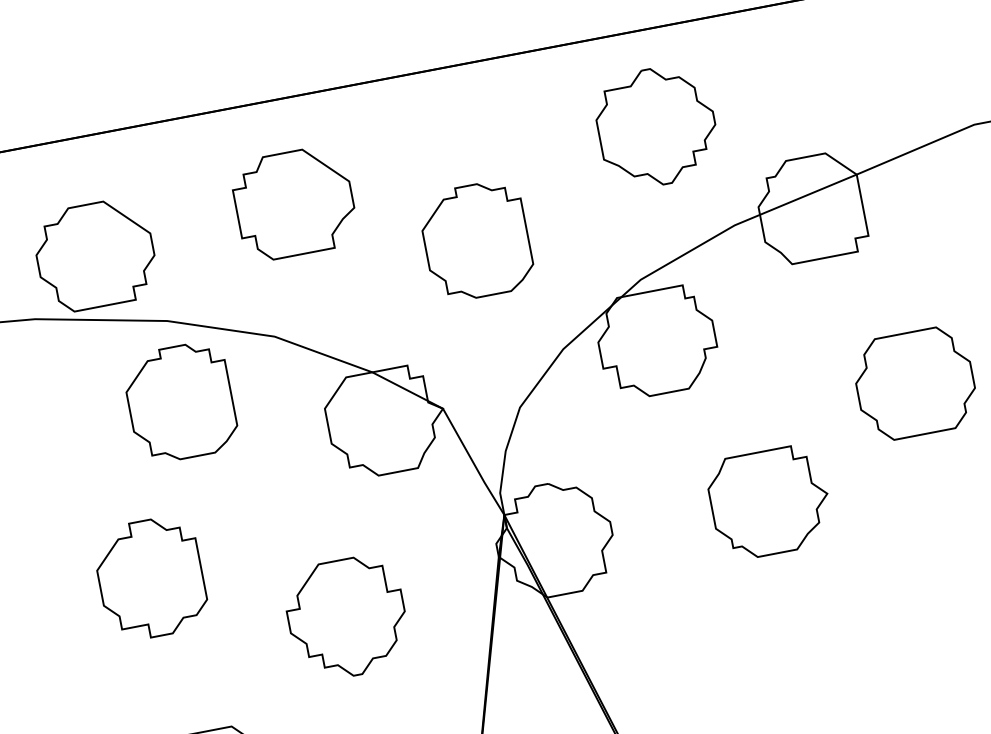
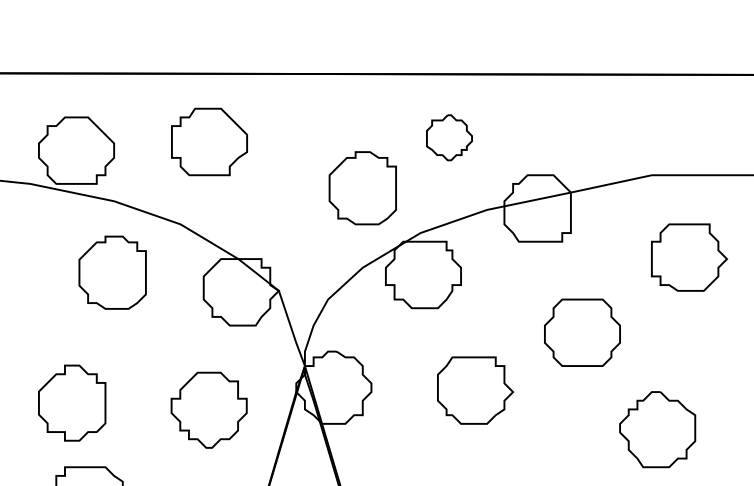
part: (656, 126) -> (449, 137), size x0.6
part: (476, 241) -> (362, 188), moved
part: (180, 402) -> (112, 272), moved
part: (151, 577) -> (72, 402), moved
part: (345, 616) -> (208, 409), moved

